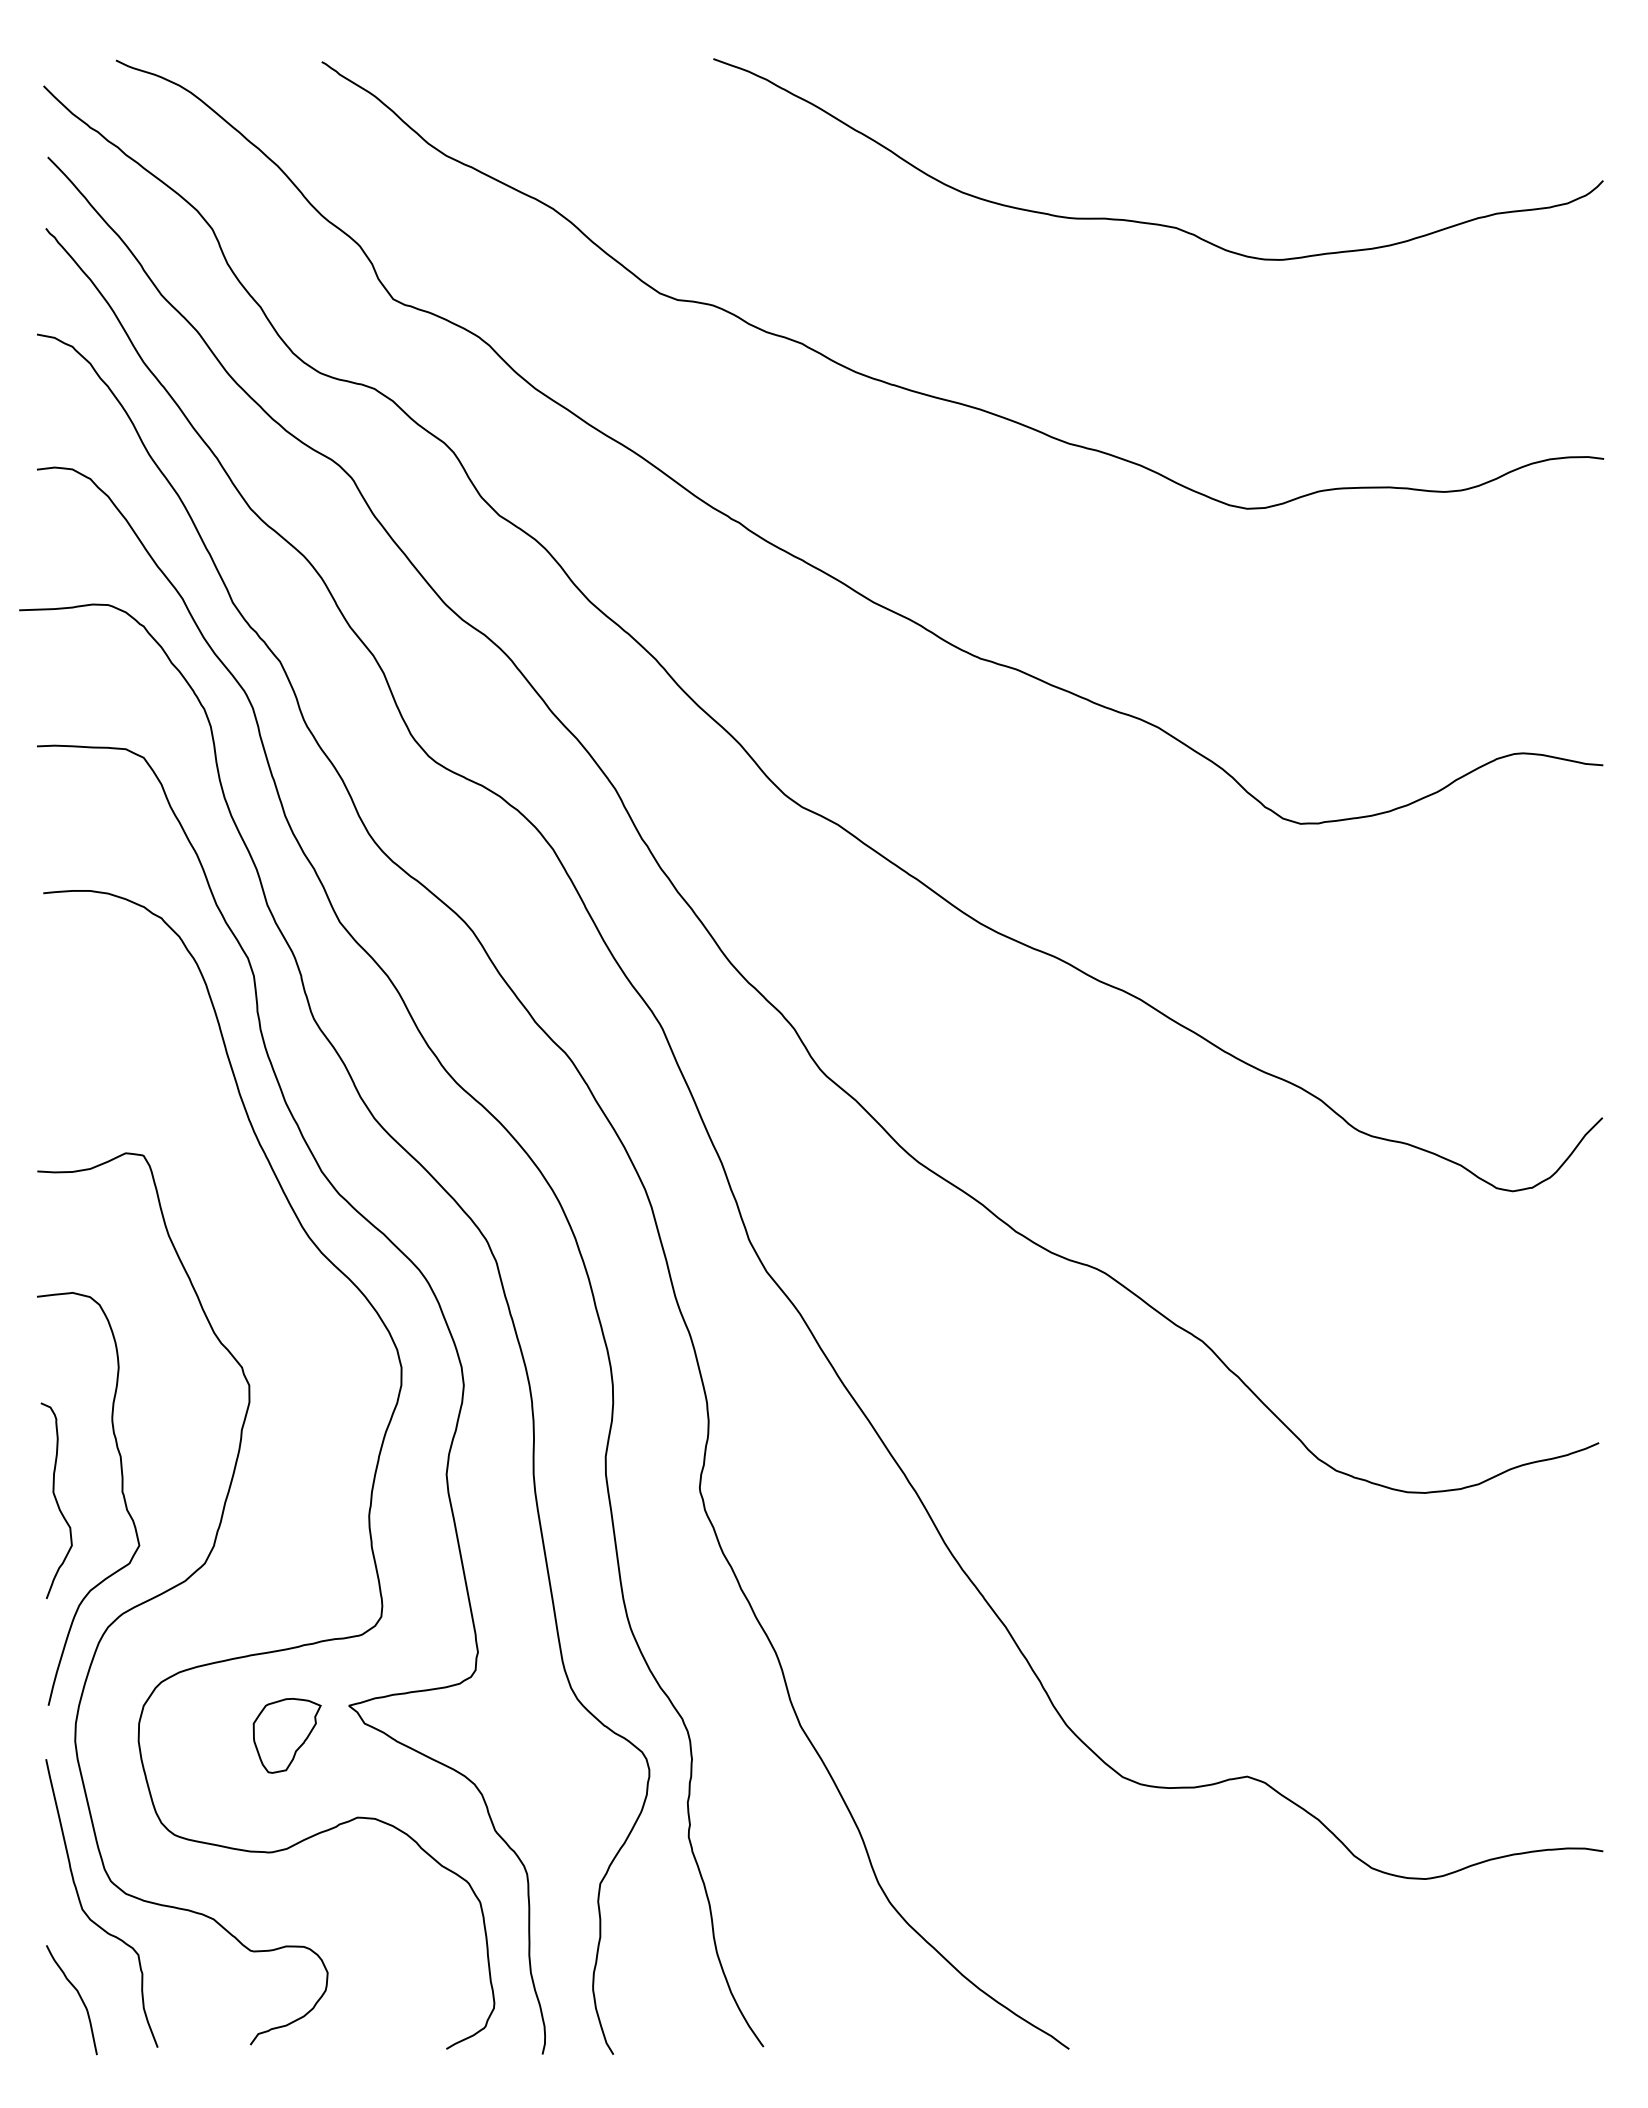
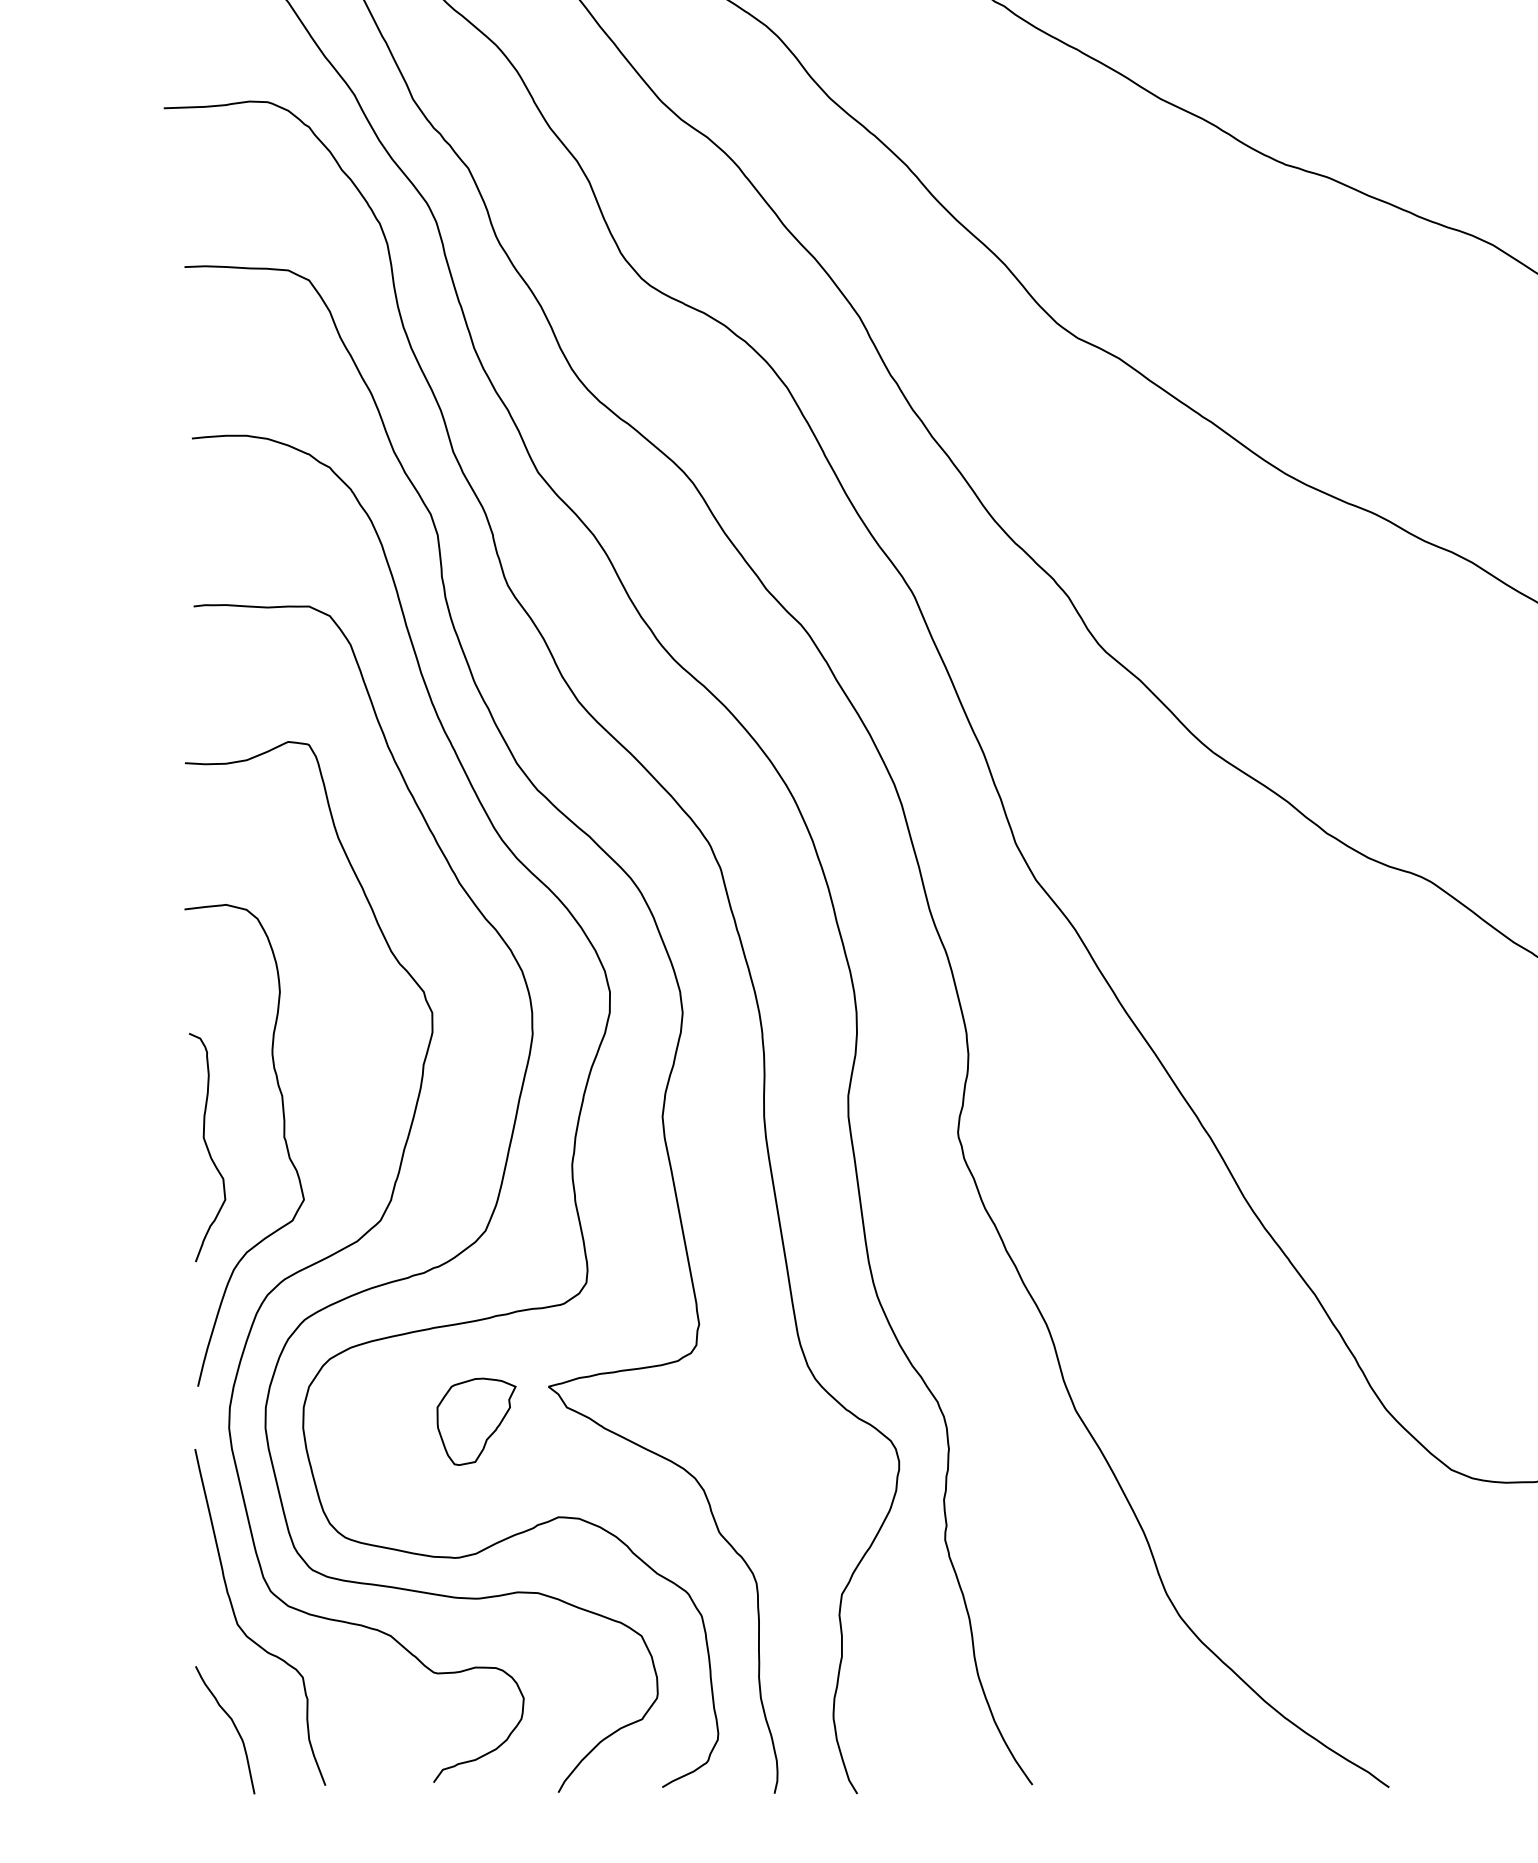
curve: (276, 1587) -> (464, 1248), added

